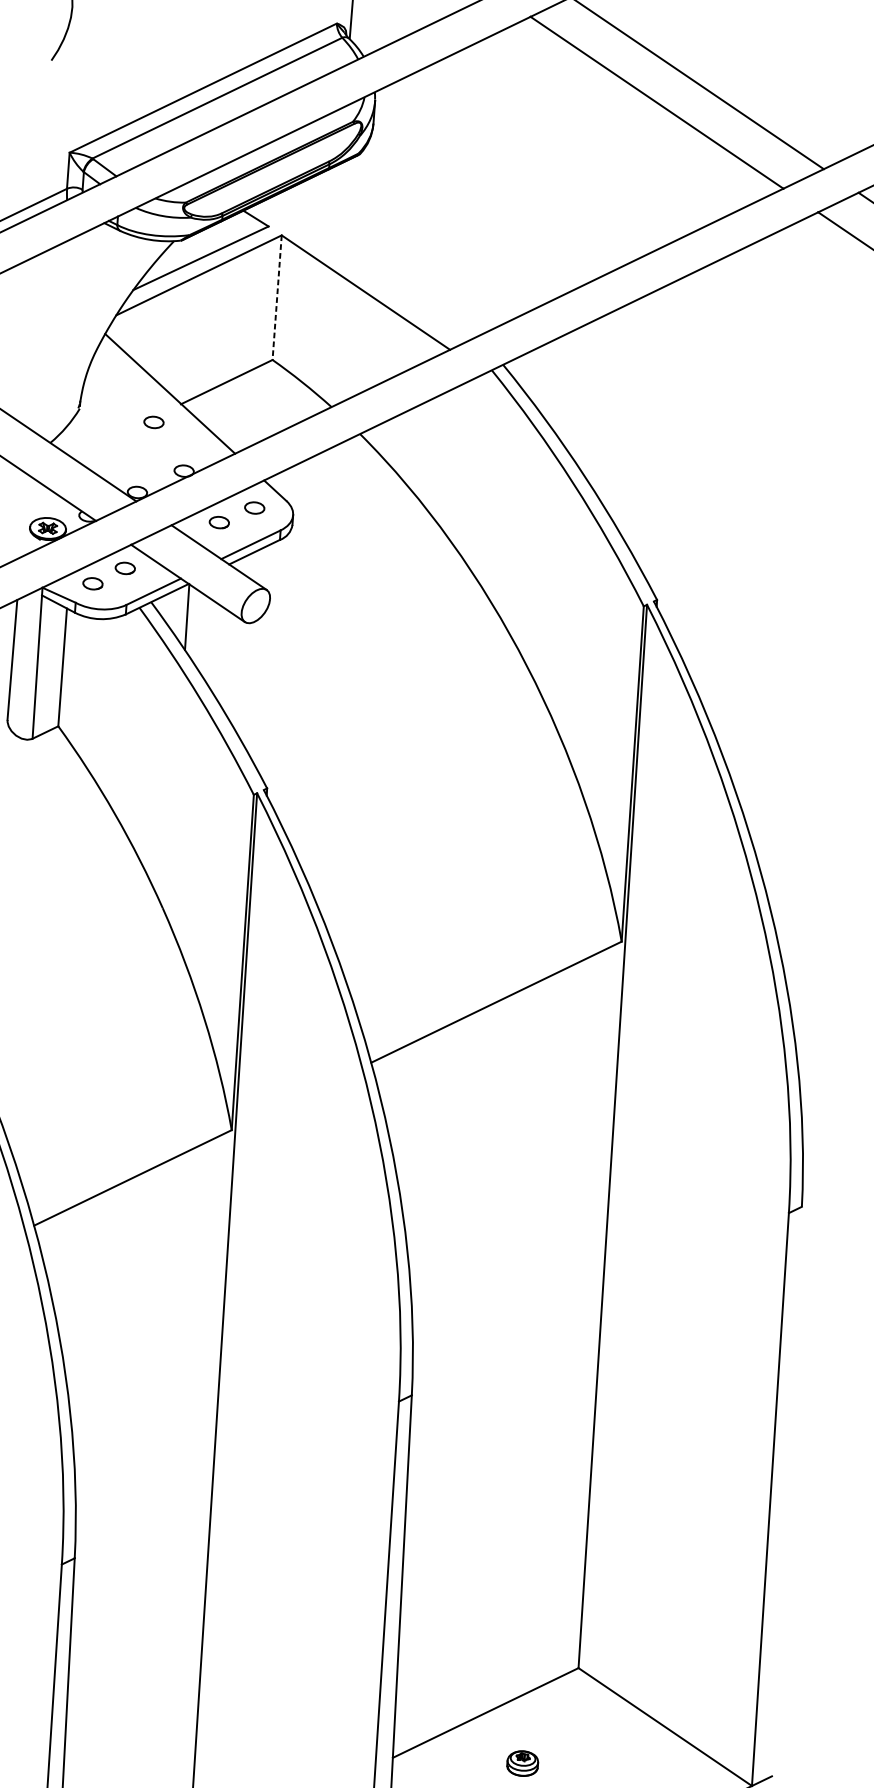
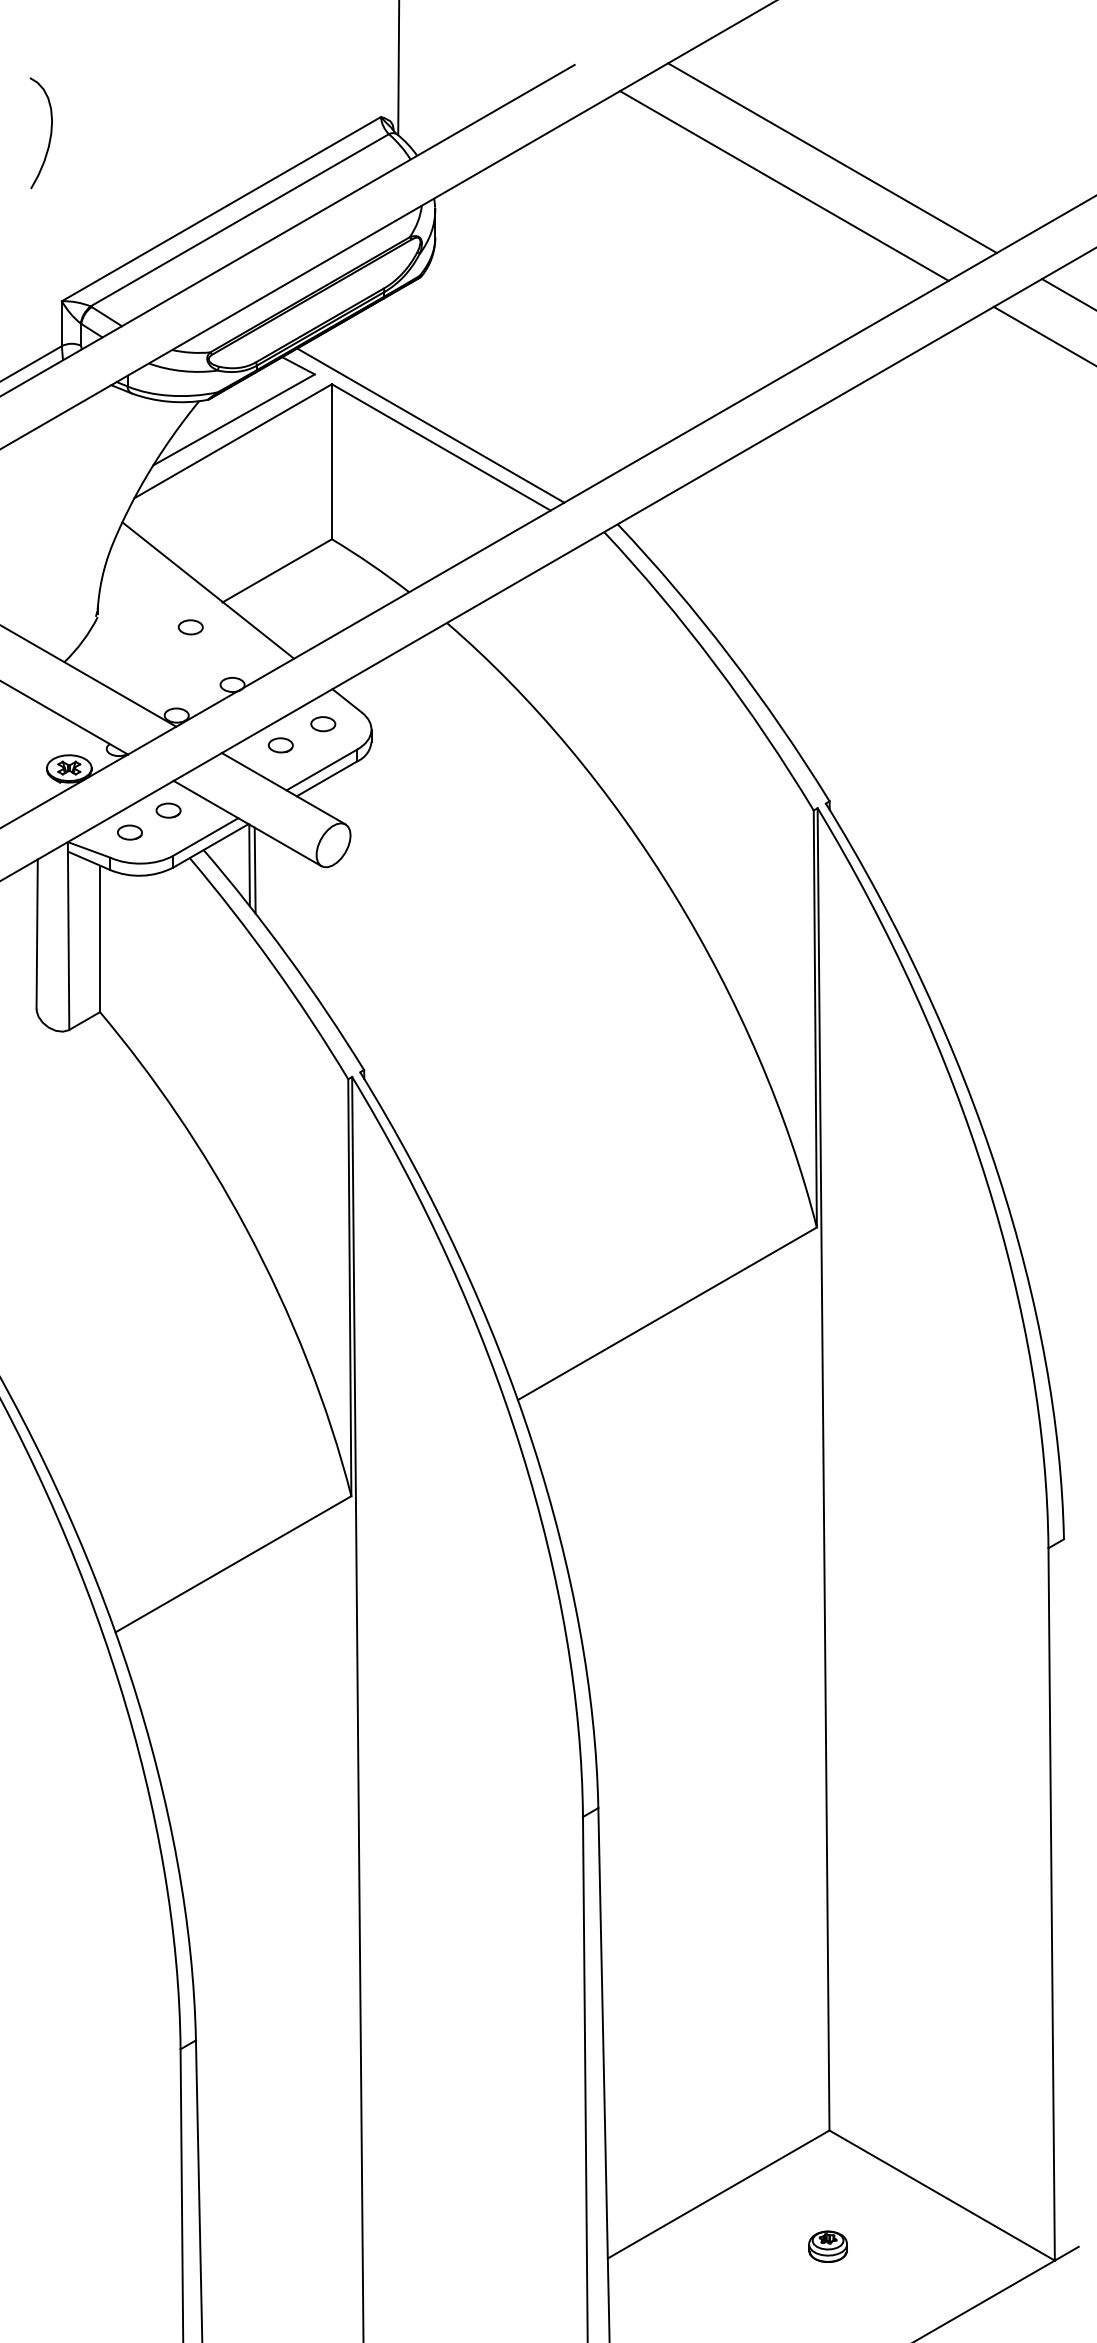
line: (358, 274) -> (430, 425), added
line: (276, 297) -> (331, 461), dashed -> solid
line: (190, 621) -> (254, 870), added
part: (522, 1763) -> (827, 2246), moved

